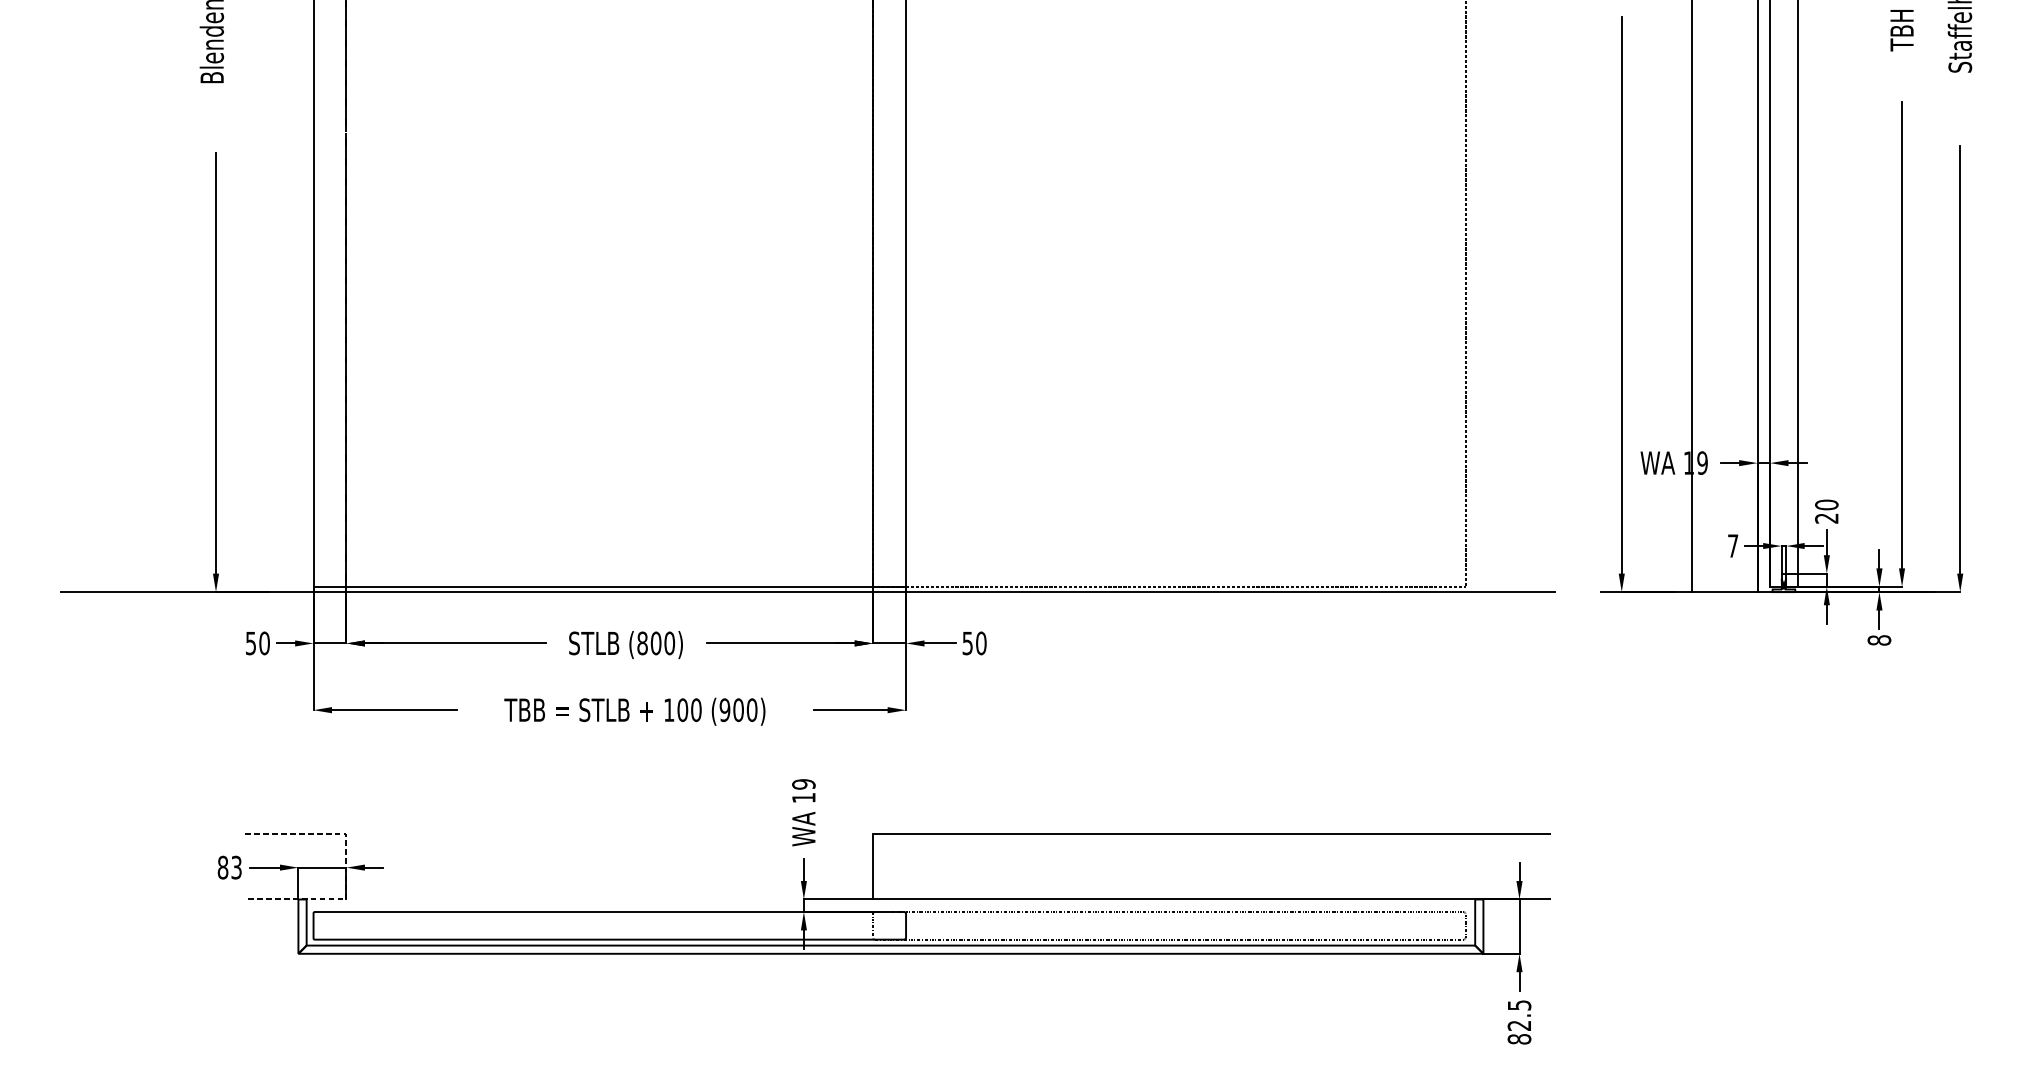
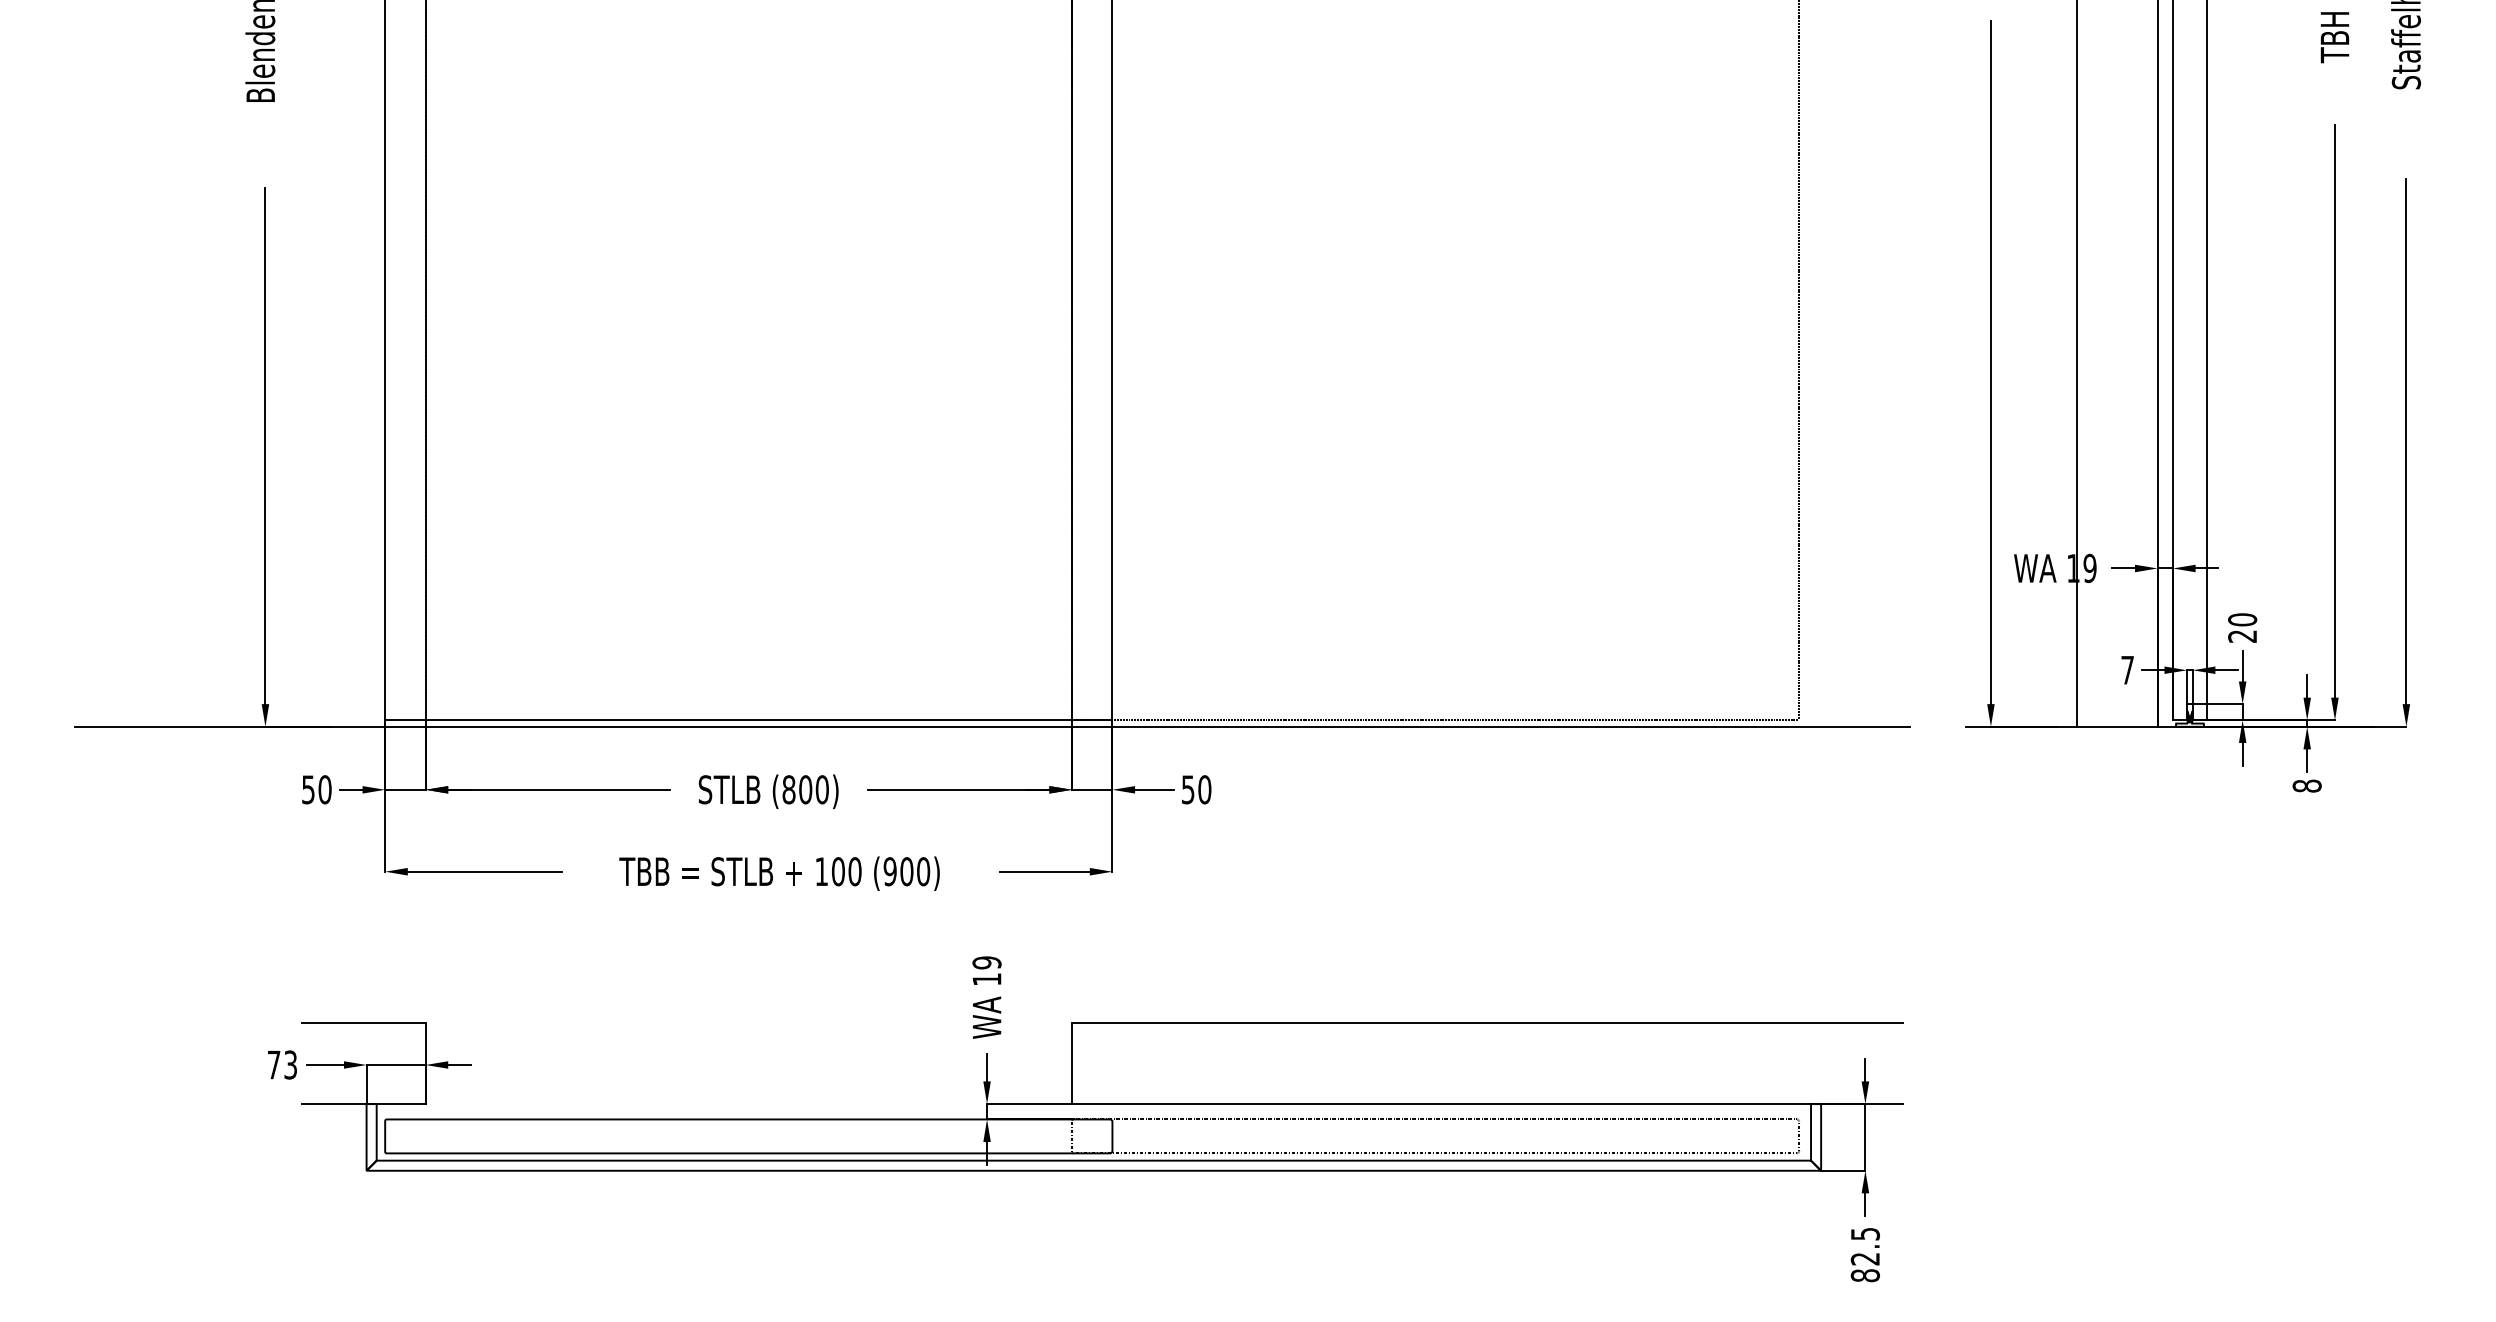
text: (222, 867) -> (273, 1064), 83 -> 73
line: (346, 867) -> (425, 1064), dashed -> solid

